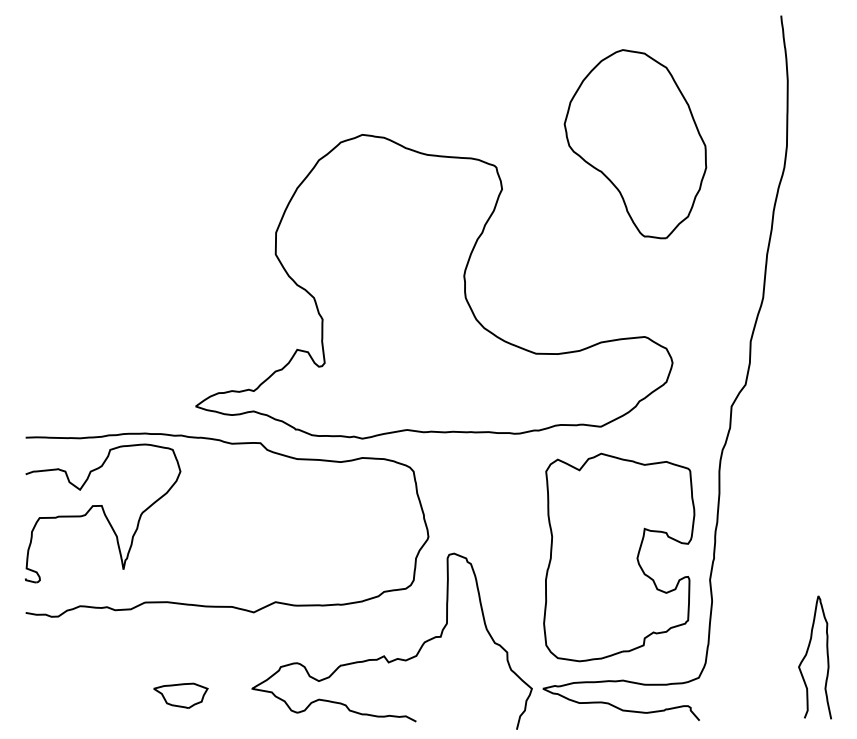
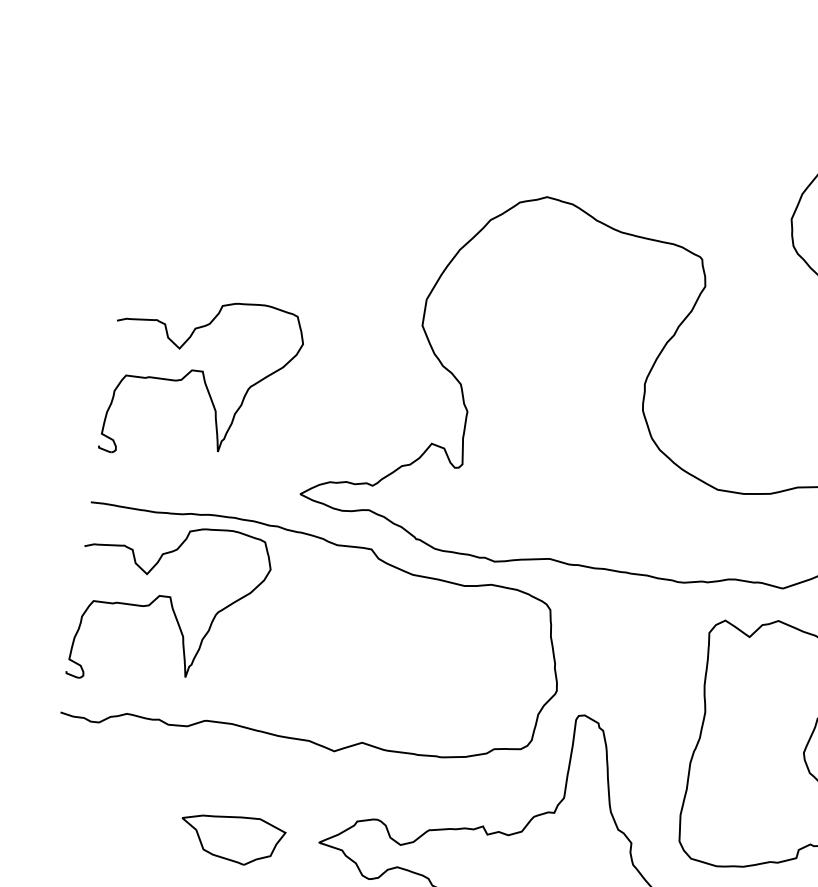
part: (103, 325) -> (203, 381), added
part: (180, 695) -> (231, 838), size x1.6

